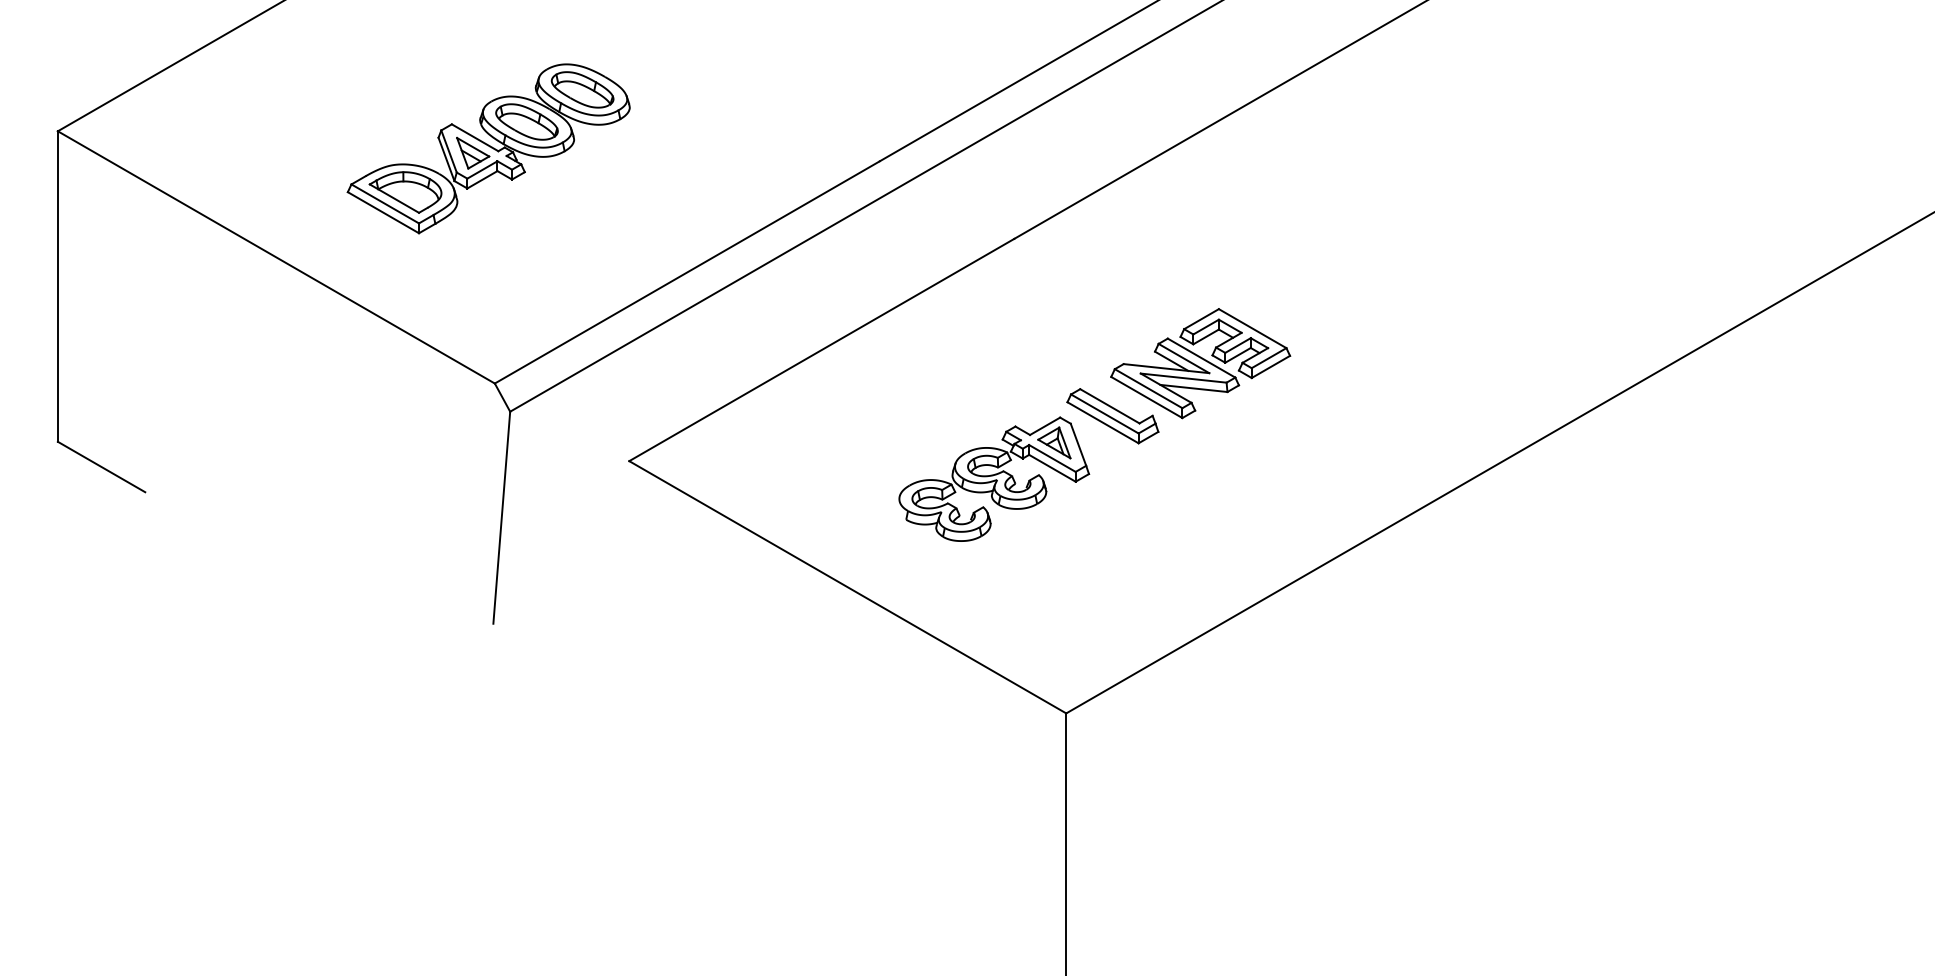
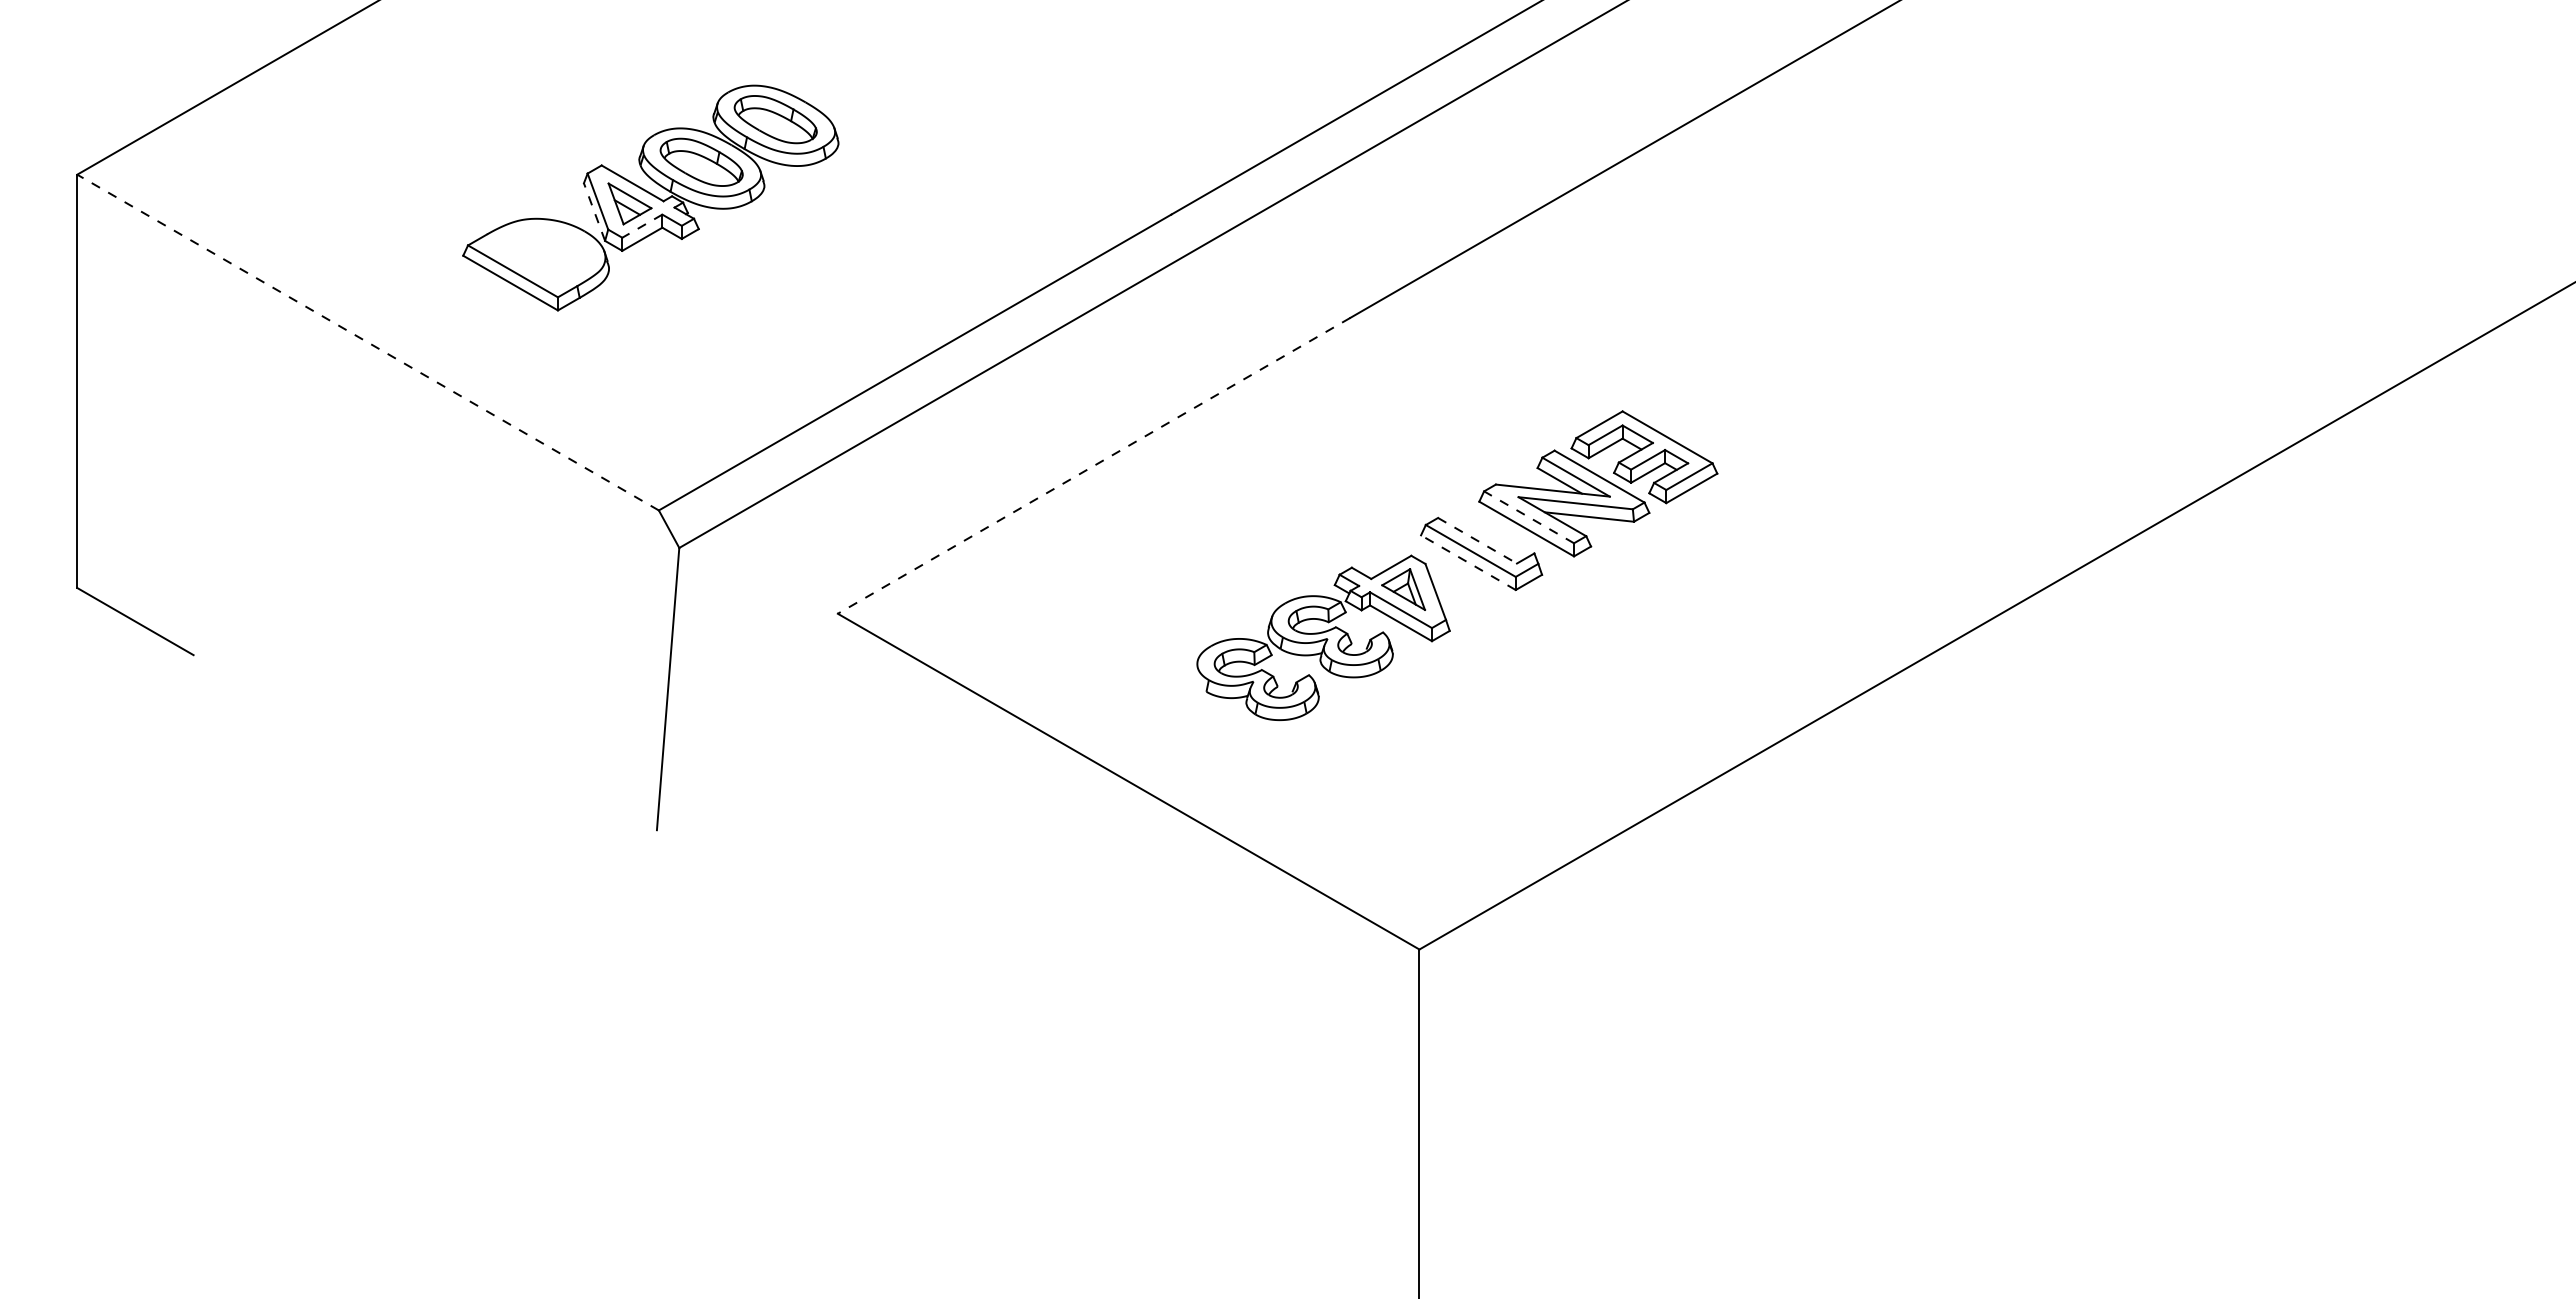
line: (446, 159) -> (594, 212), solid -> dashed
line: (481, 170) -> (641, 226), solid -> dashed
part: (405, 192) -> (539, 256), removed
line: (276, 257) -> (368, 342), solid -> dashed
line: (822, 349) -> (1094, 465), solid -> dashed
line: (1148, 388) -> (1529, 517), solid -> dashed
line: (1109, 406) -> (1477, 540), solid -> dashed
line: (1103, 422) -> (1468, 562), solid -> dashed

